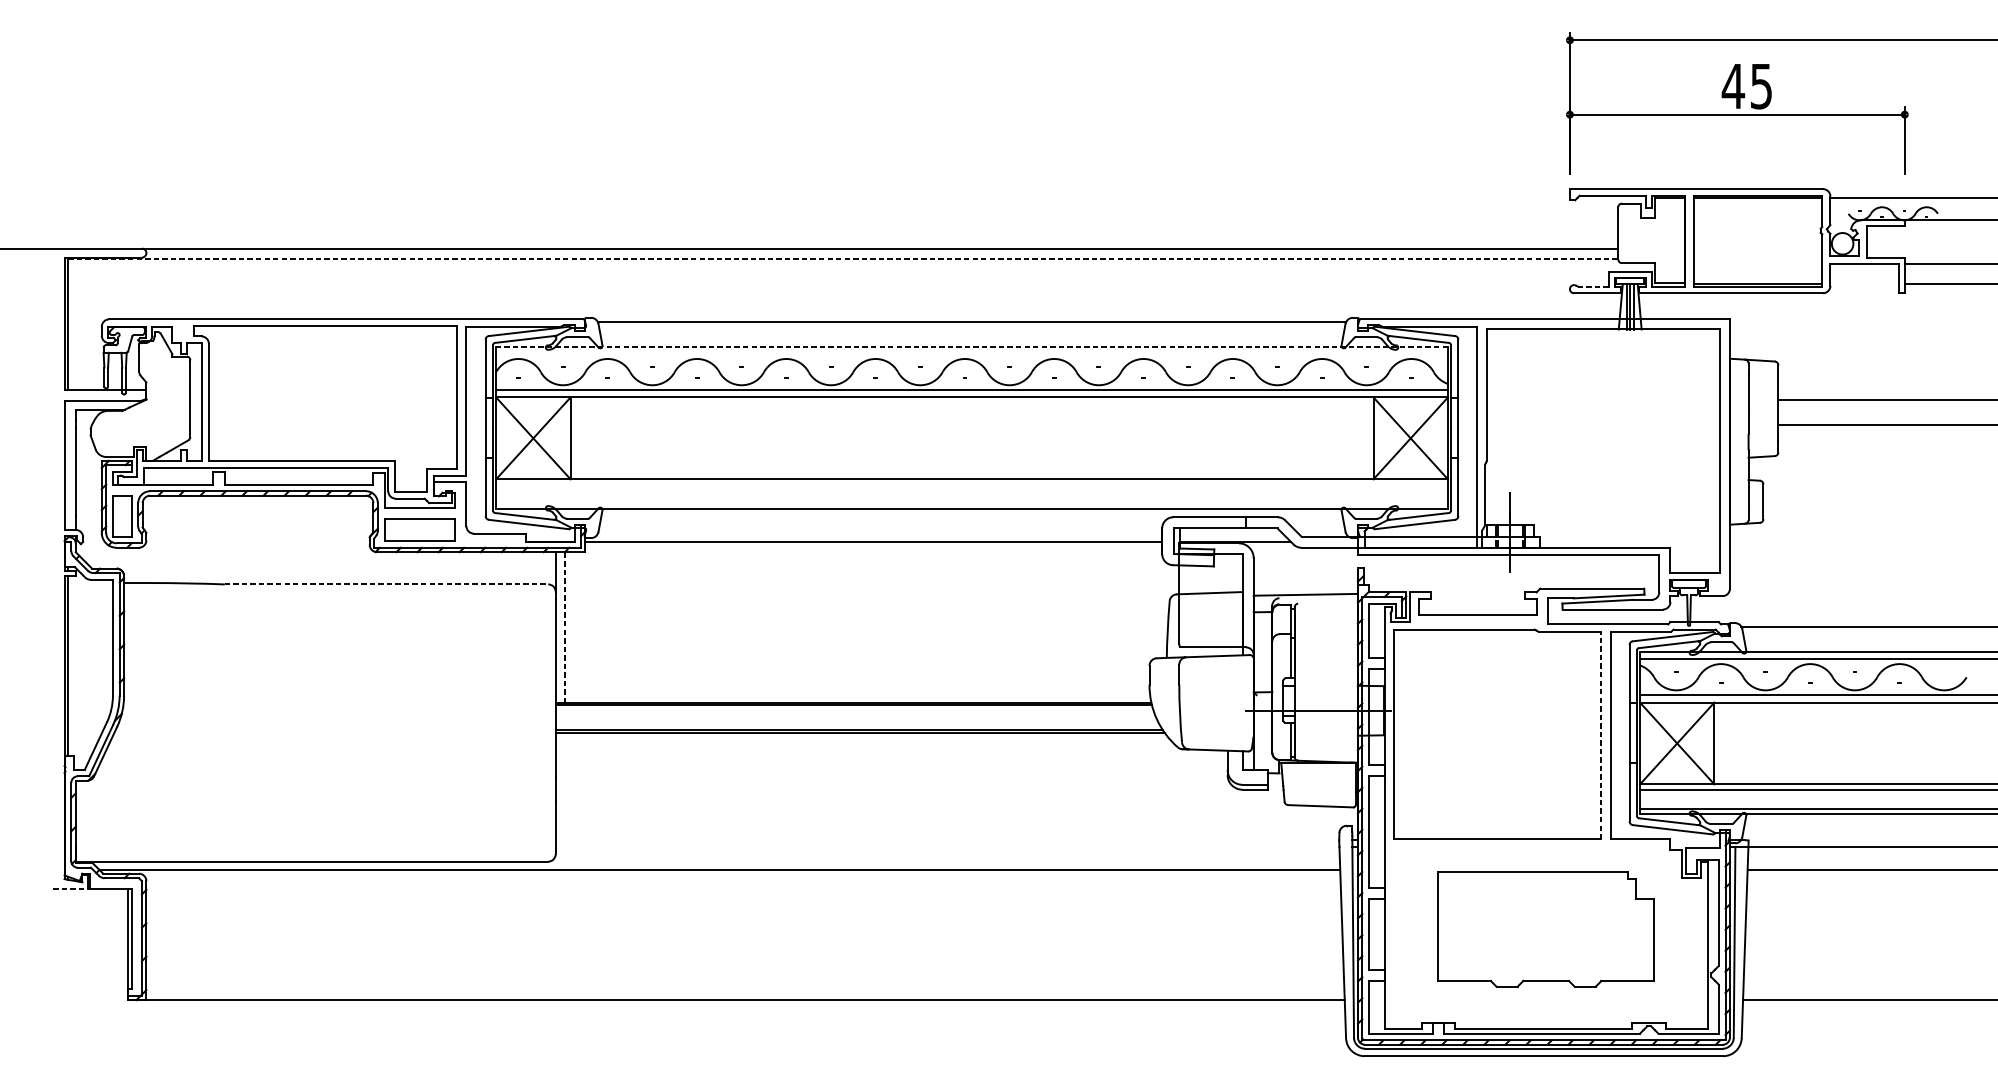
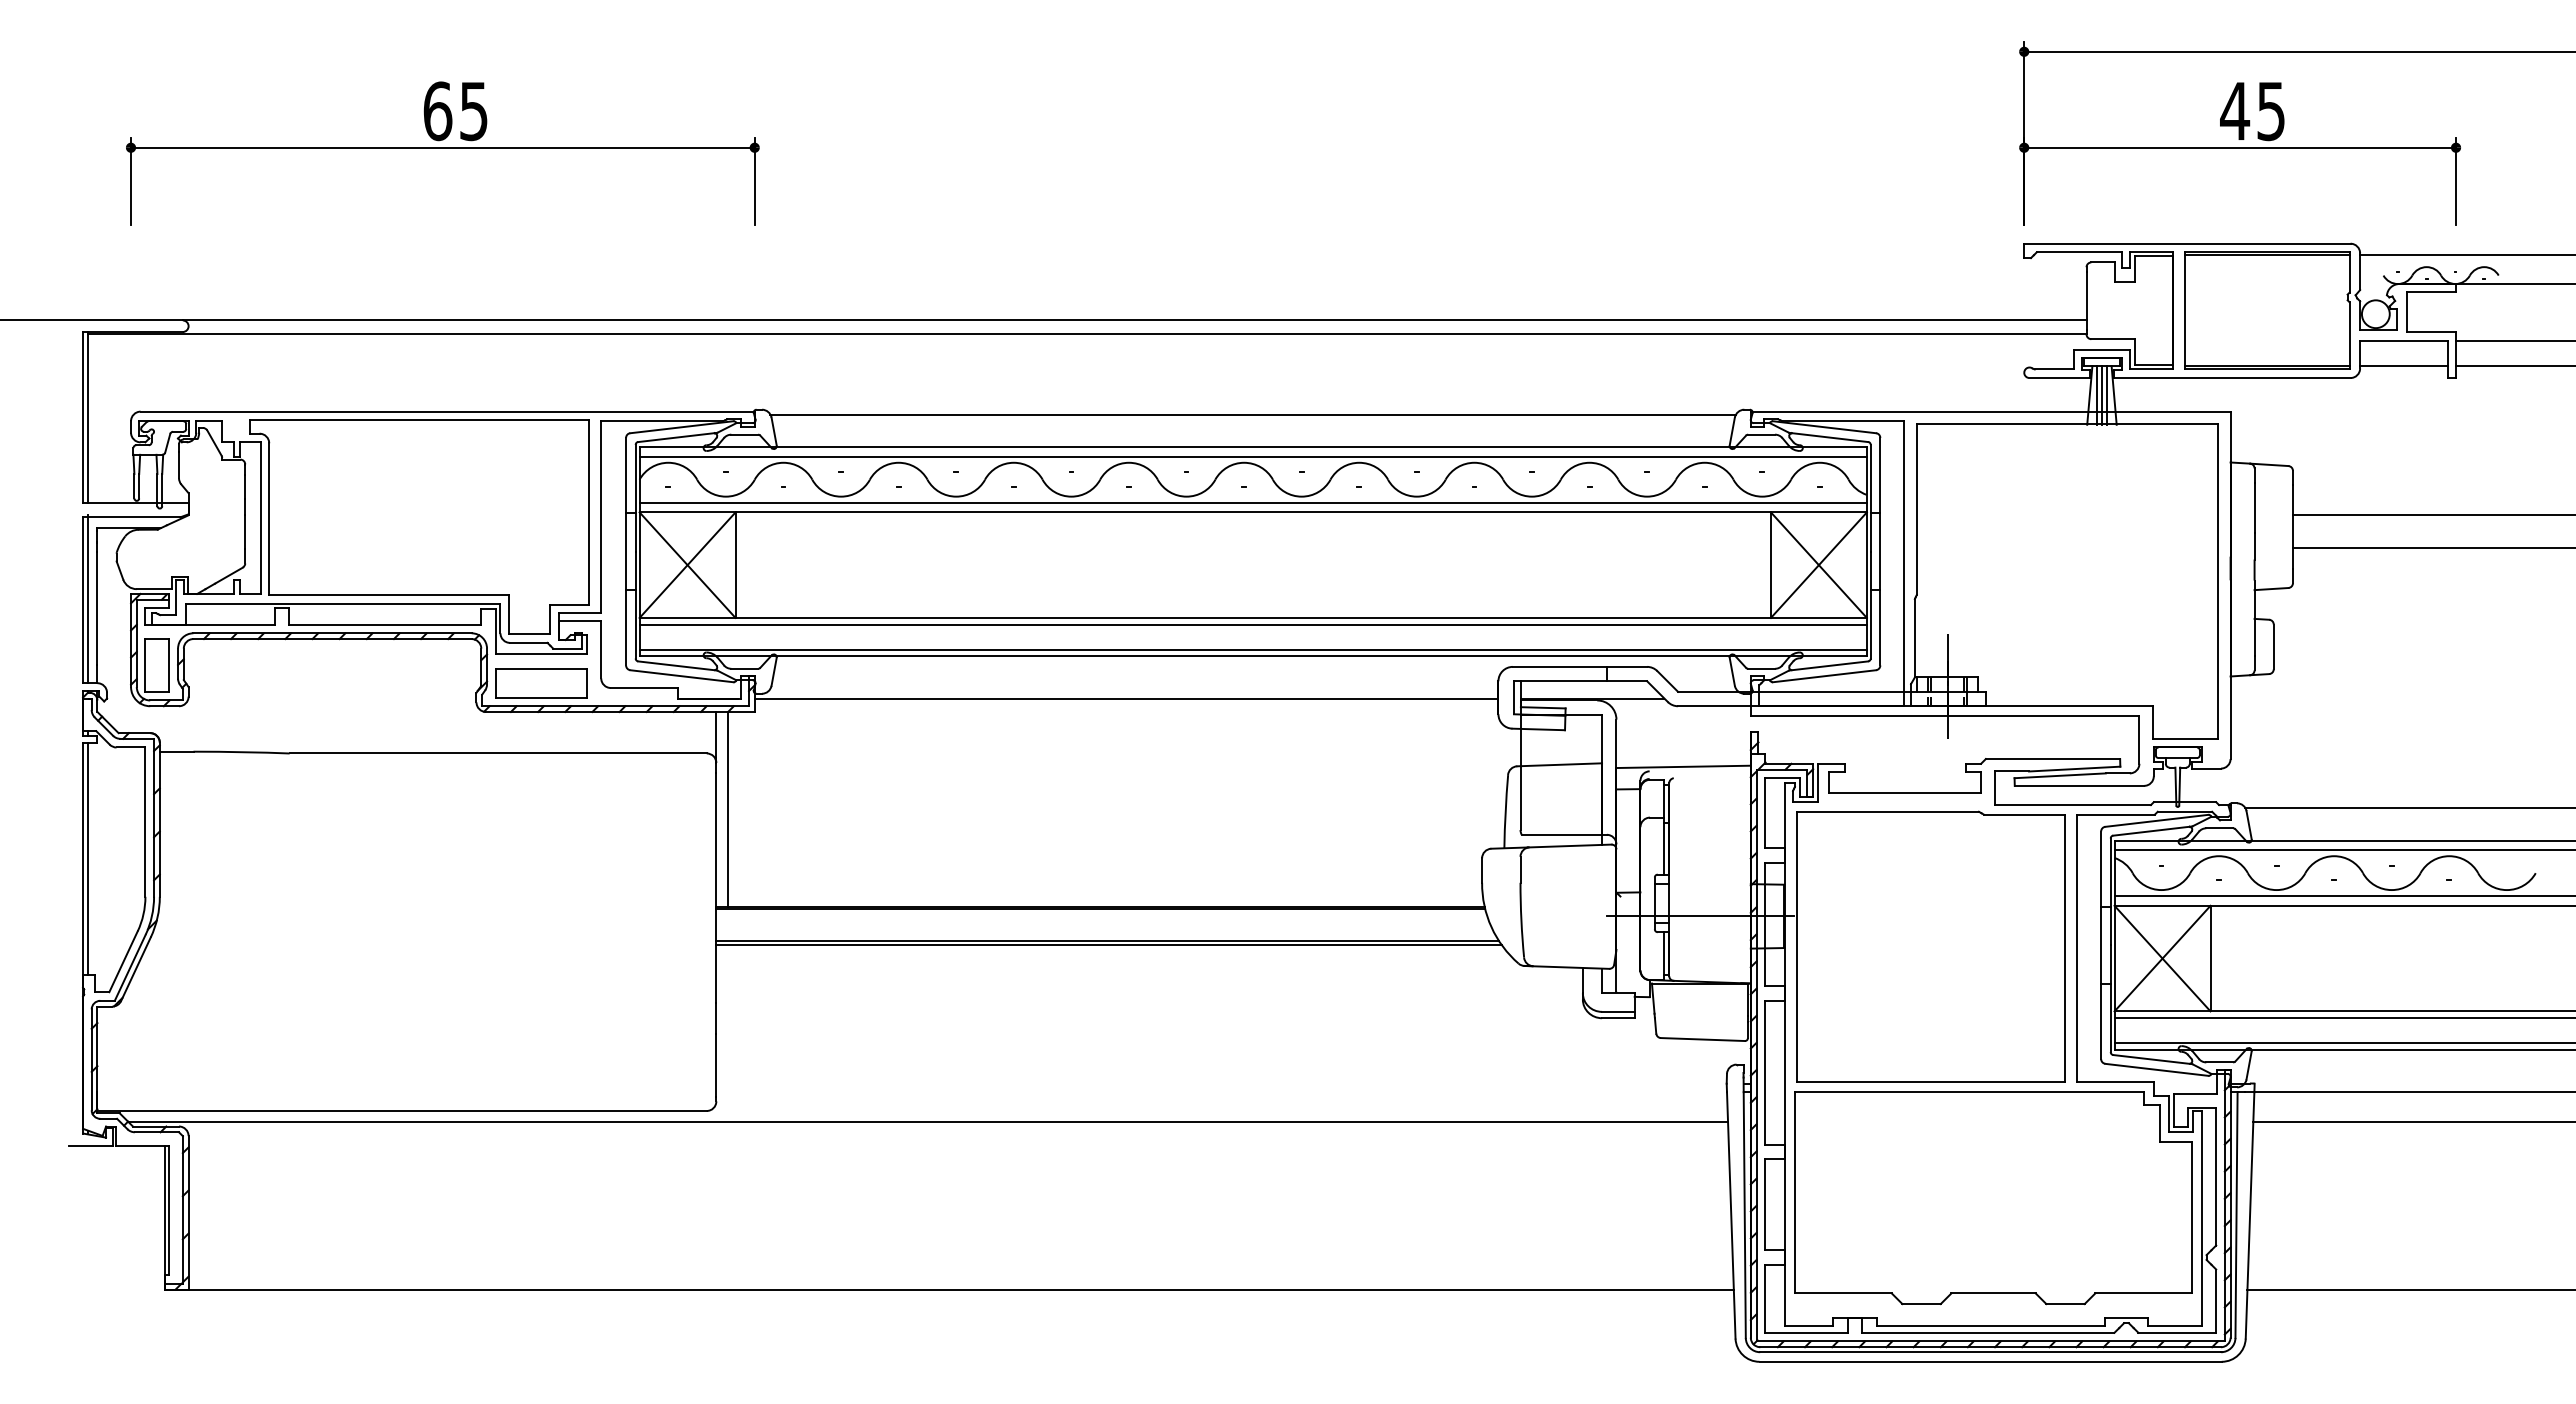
part: (343, 119) -> (442, 153), added
line: (843, 258) -> (1087, 333), dashed -> solid
line: (1864, 283) -> (2404, 365), added
line: (1593, 286) -> (2054, 369), dashed -> solid
line: (972, 347) -> (1253, 447), dashed -> solid
line: (971, 354) -> (1252, 456), added
line: (68, 465) -> (87, 599), added
line: (971, 484) -> (1252, 624), added
line: (971, 503) -> (1252, 649), added
line: (386, 584) -> (498, 753), dashed -> solid
line: (565, 627) -> (728, 808), dashed -> solid
line: (1601, 735) -> (2064, 948), dashed -> solid
line: (71, 888) -> (91, 1145), dashed -> solid
part: (1546, 929) -> (1993, 1198), size x1.43

